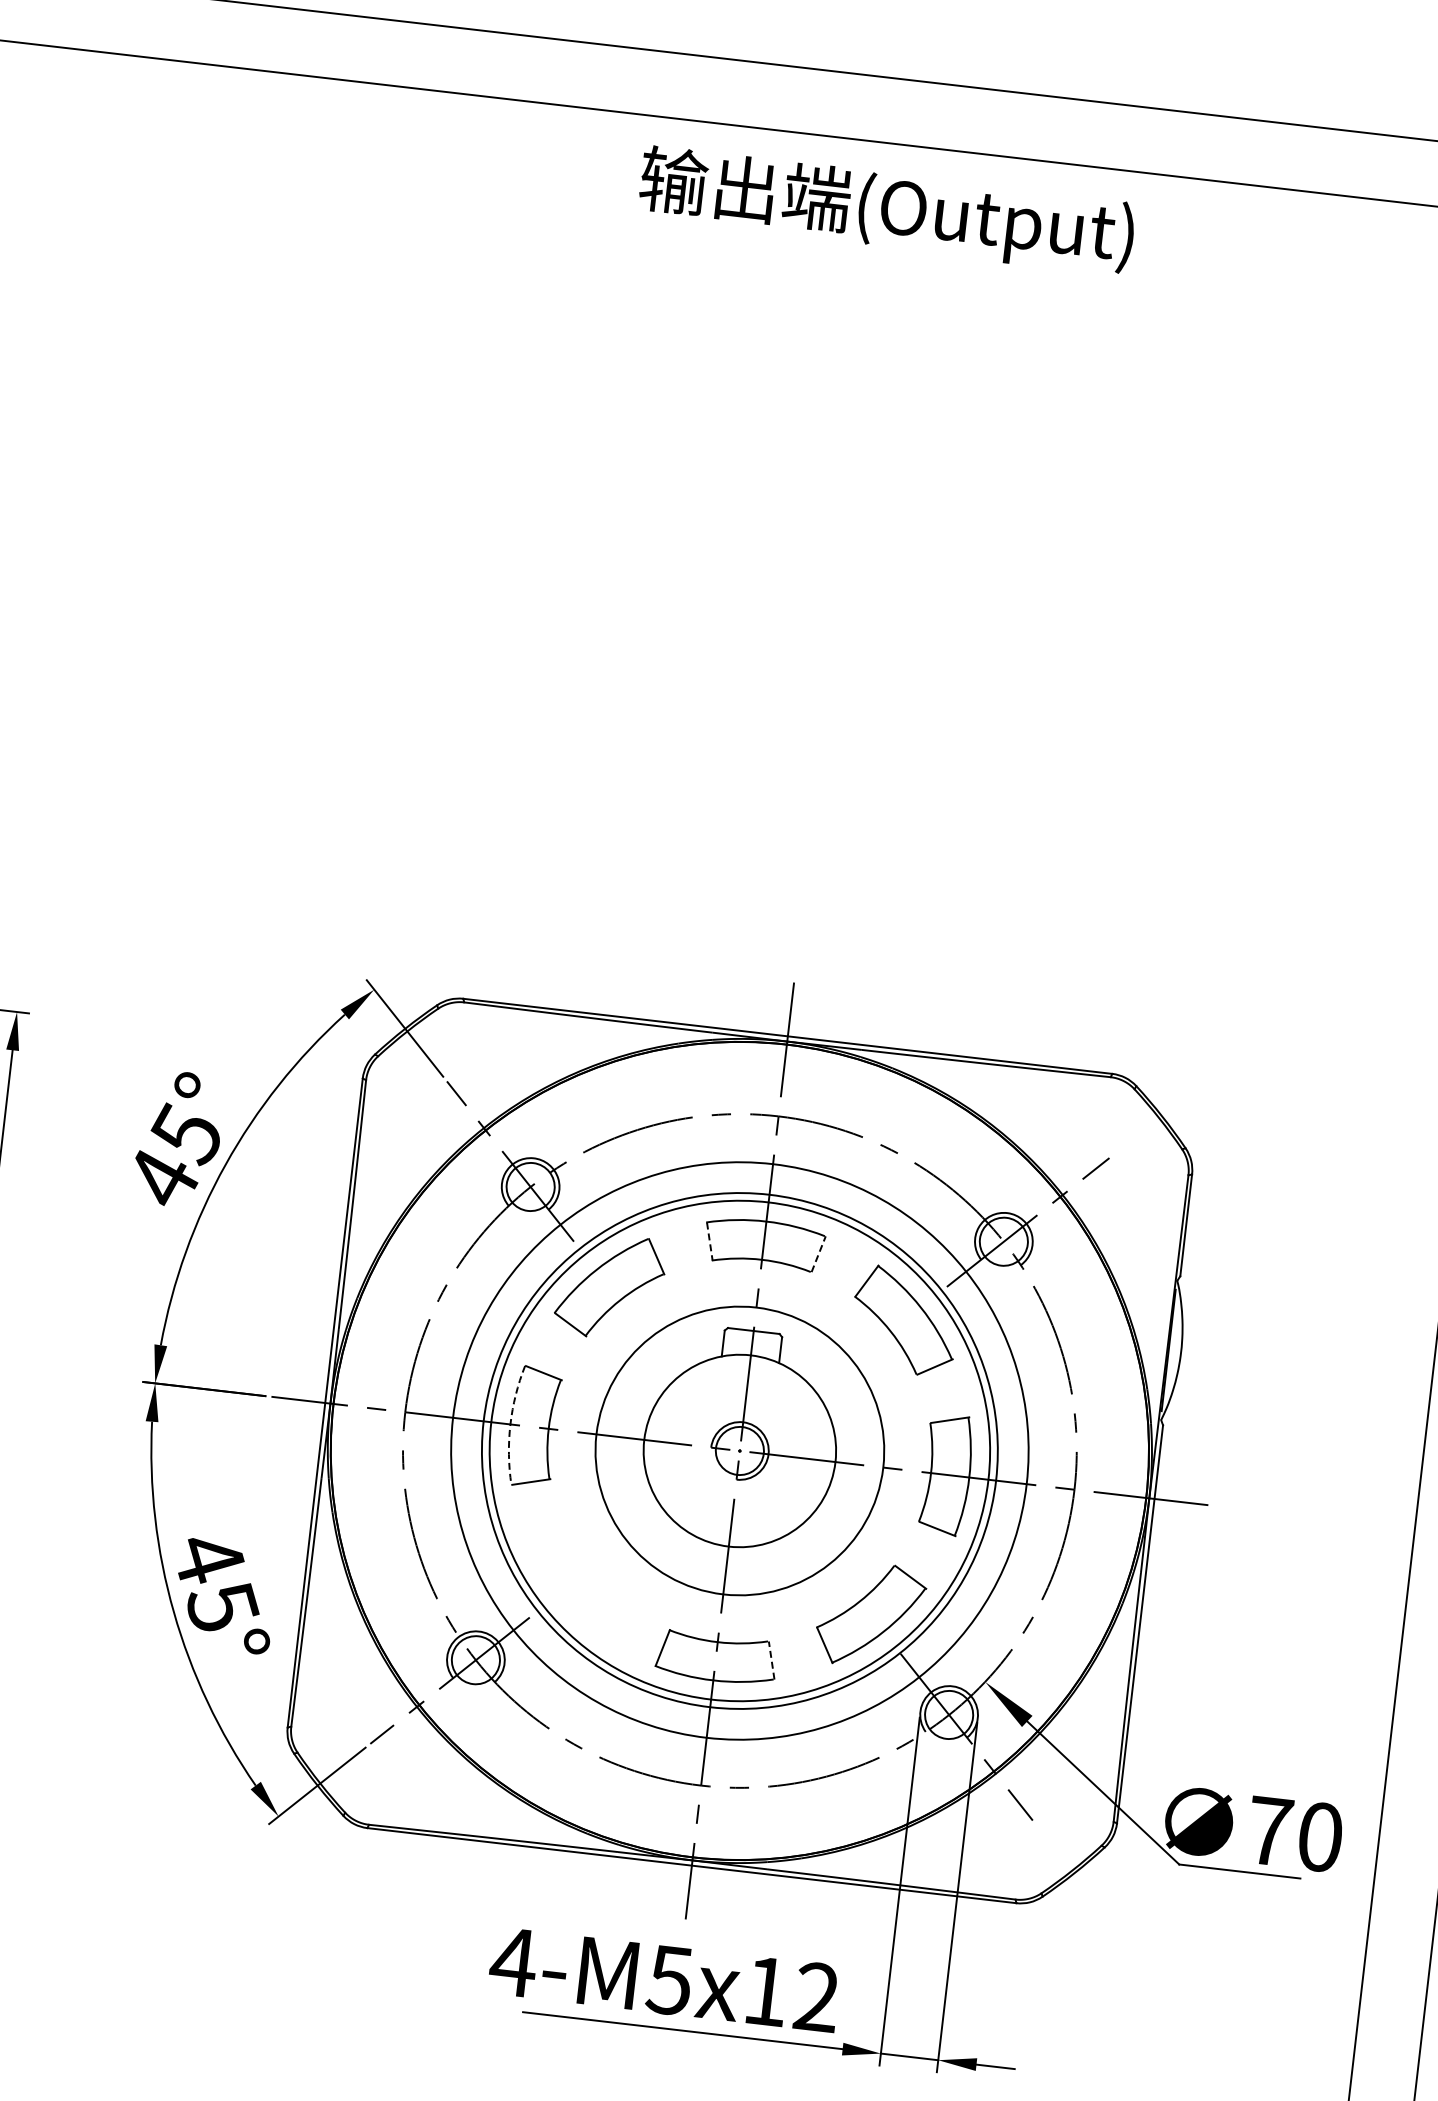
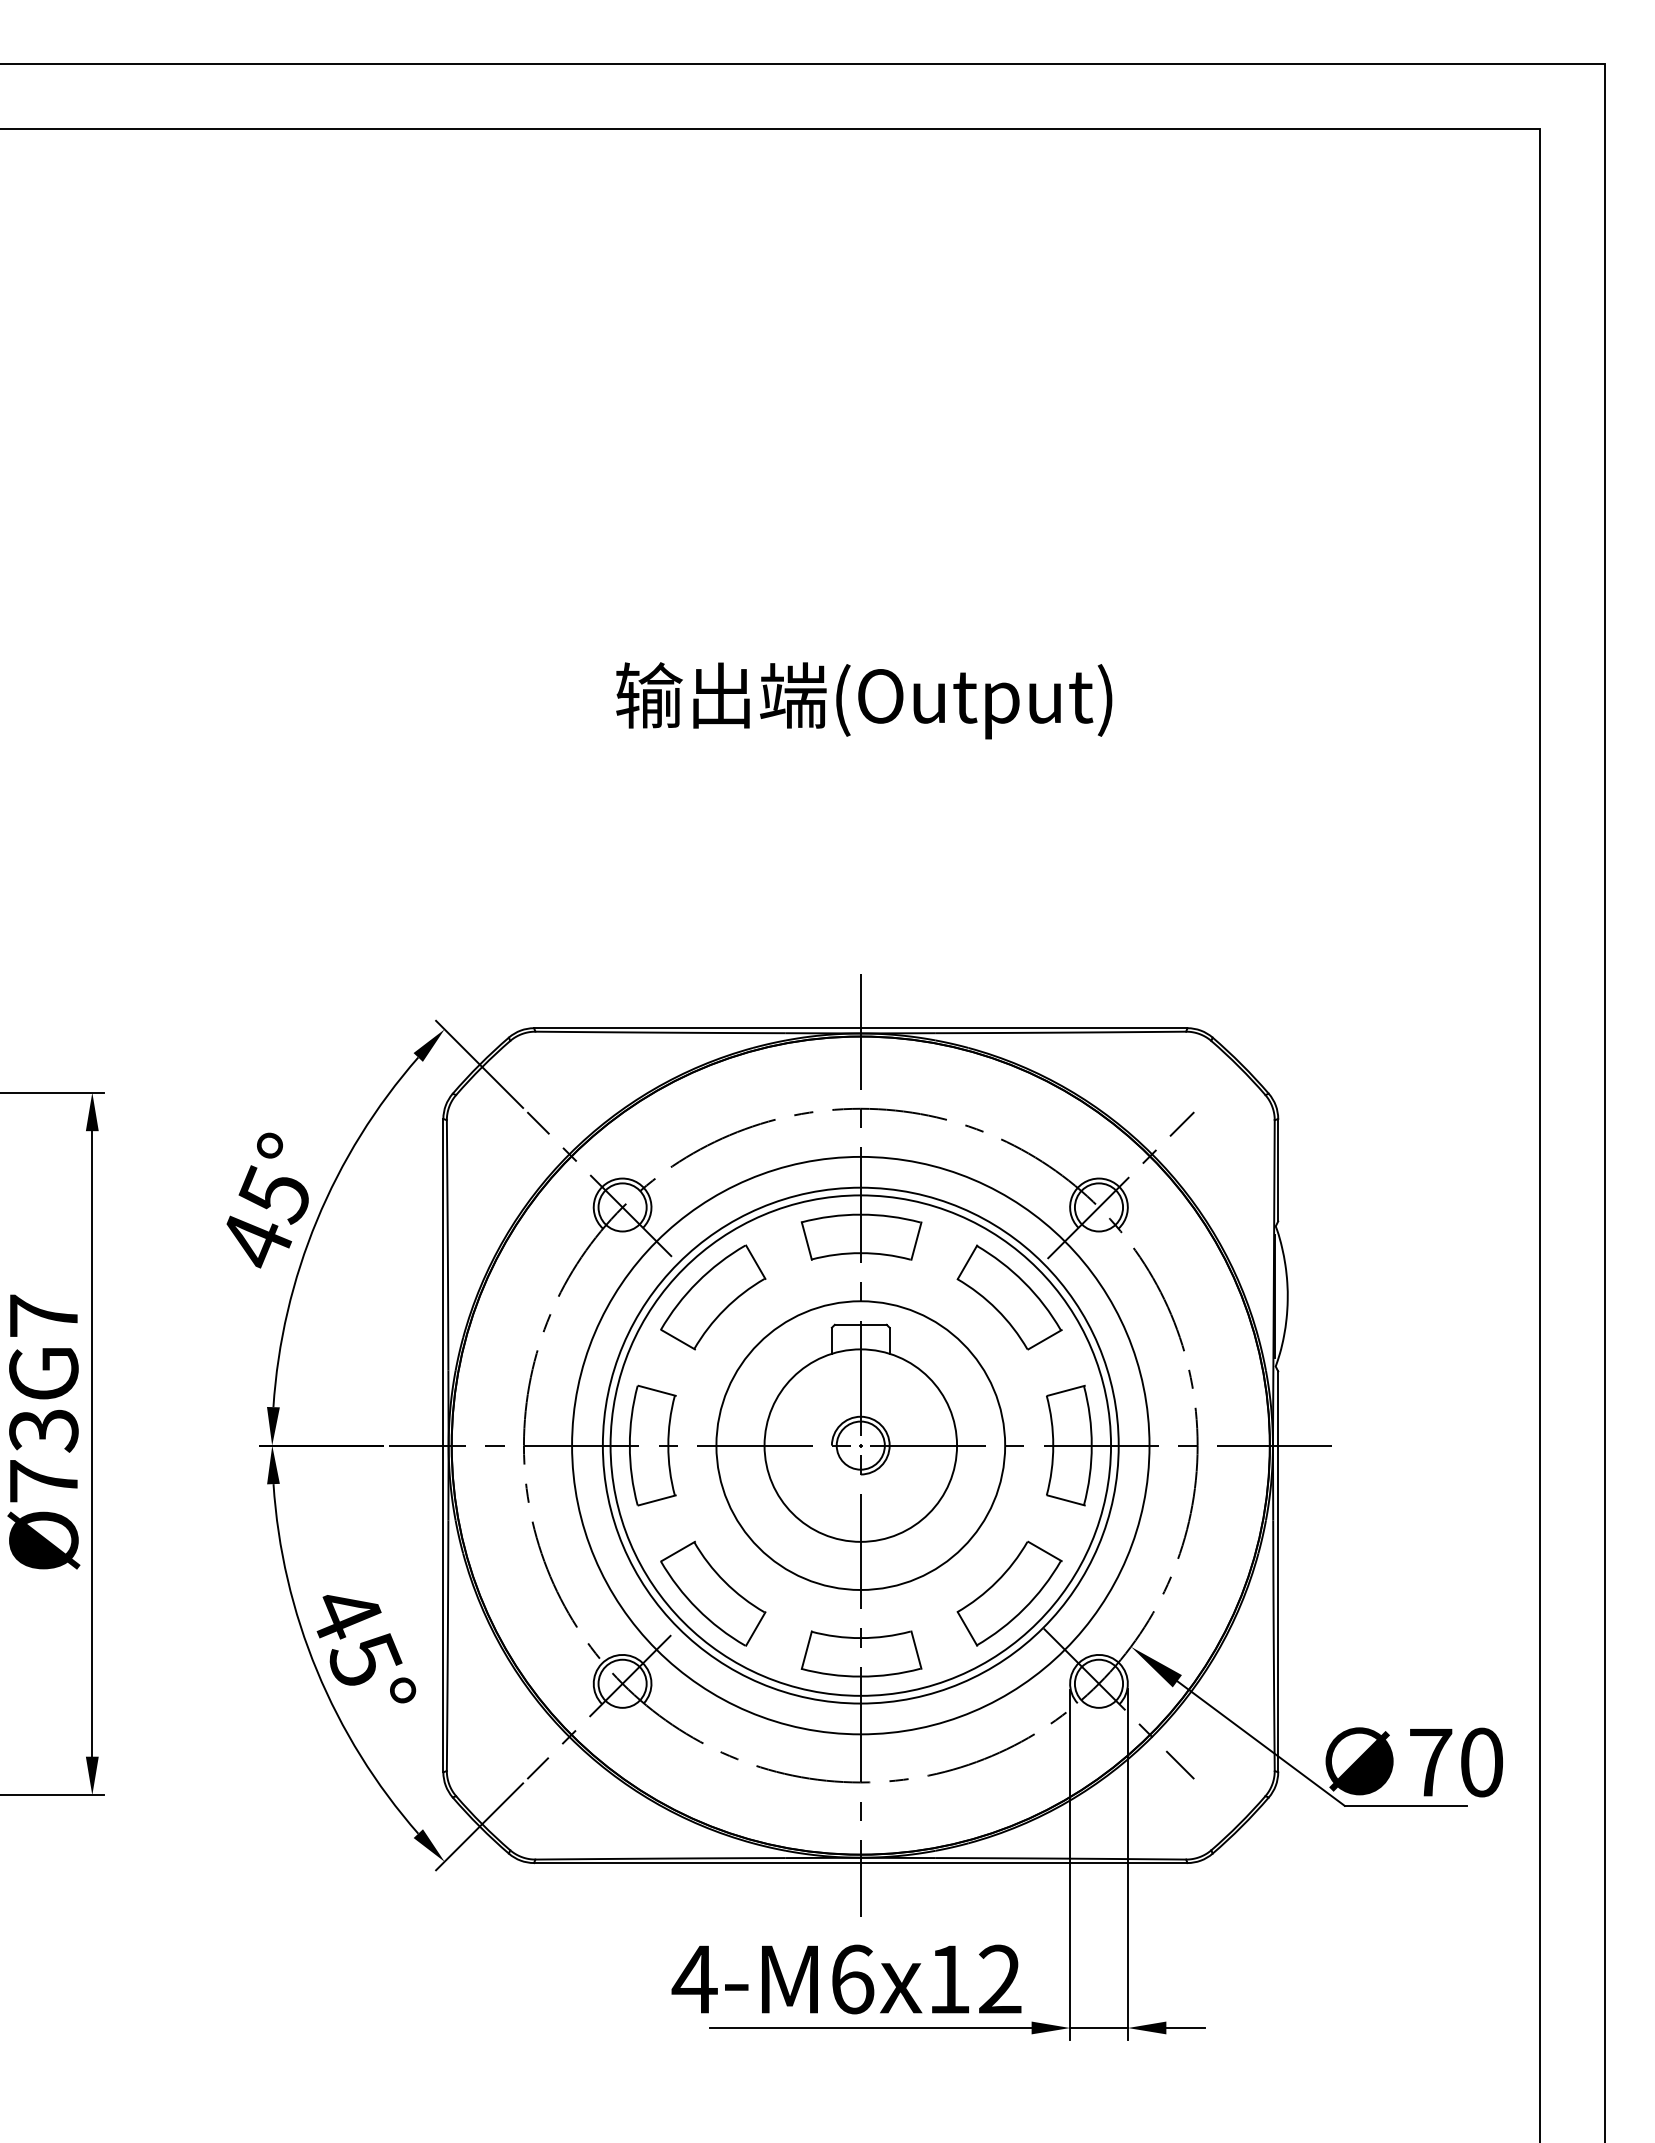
text: (887, 210) -> (864, 700), moved
line: (709, 1241) -> (806, 1241), dashed -> solid
line: (818, 1253) -> (916, 1240), dashed -> solid
arc: (510, 1424) -> (629, 1445), dashed -> solid
part: (576, 1580) -> (713, 1593), added
line: (771, 1659) -> (916, 1649), dashed -> solid
text: (670, 1980) -> (852, 1979), 4-M5x12 -> 4-M6x12

